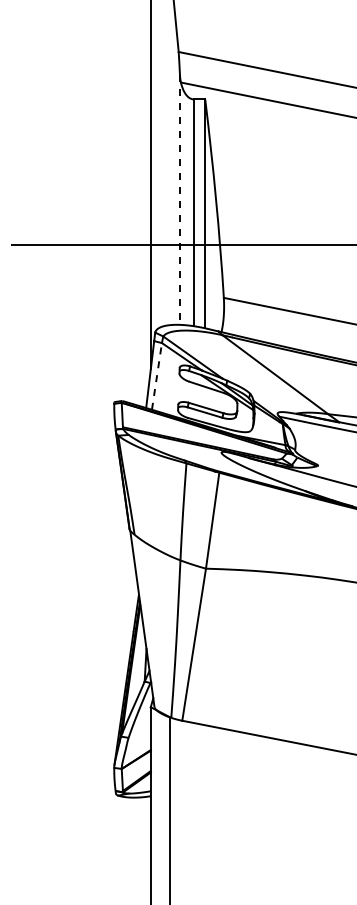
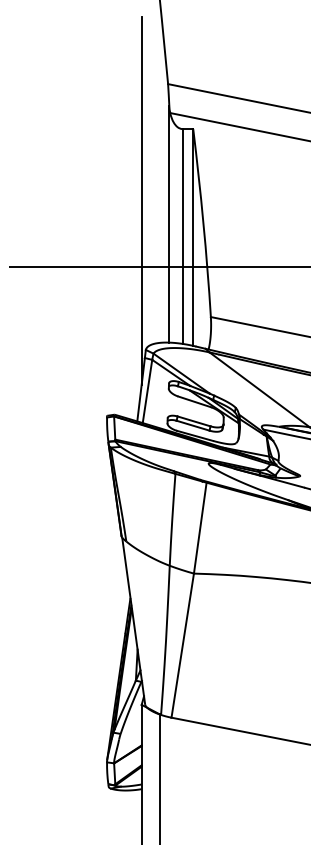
line: (179, 200) -> (168, 224), dashed -> solid
line: (156, 376) -> (147, 391), dashed -> solid

